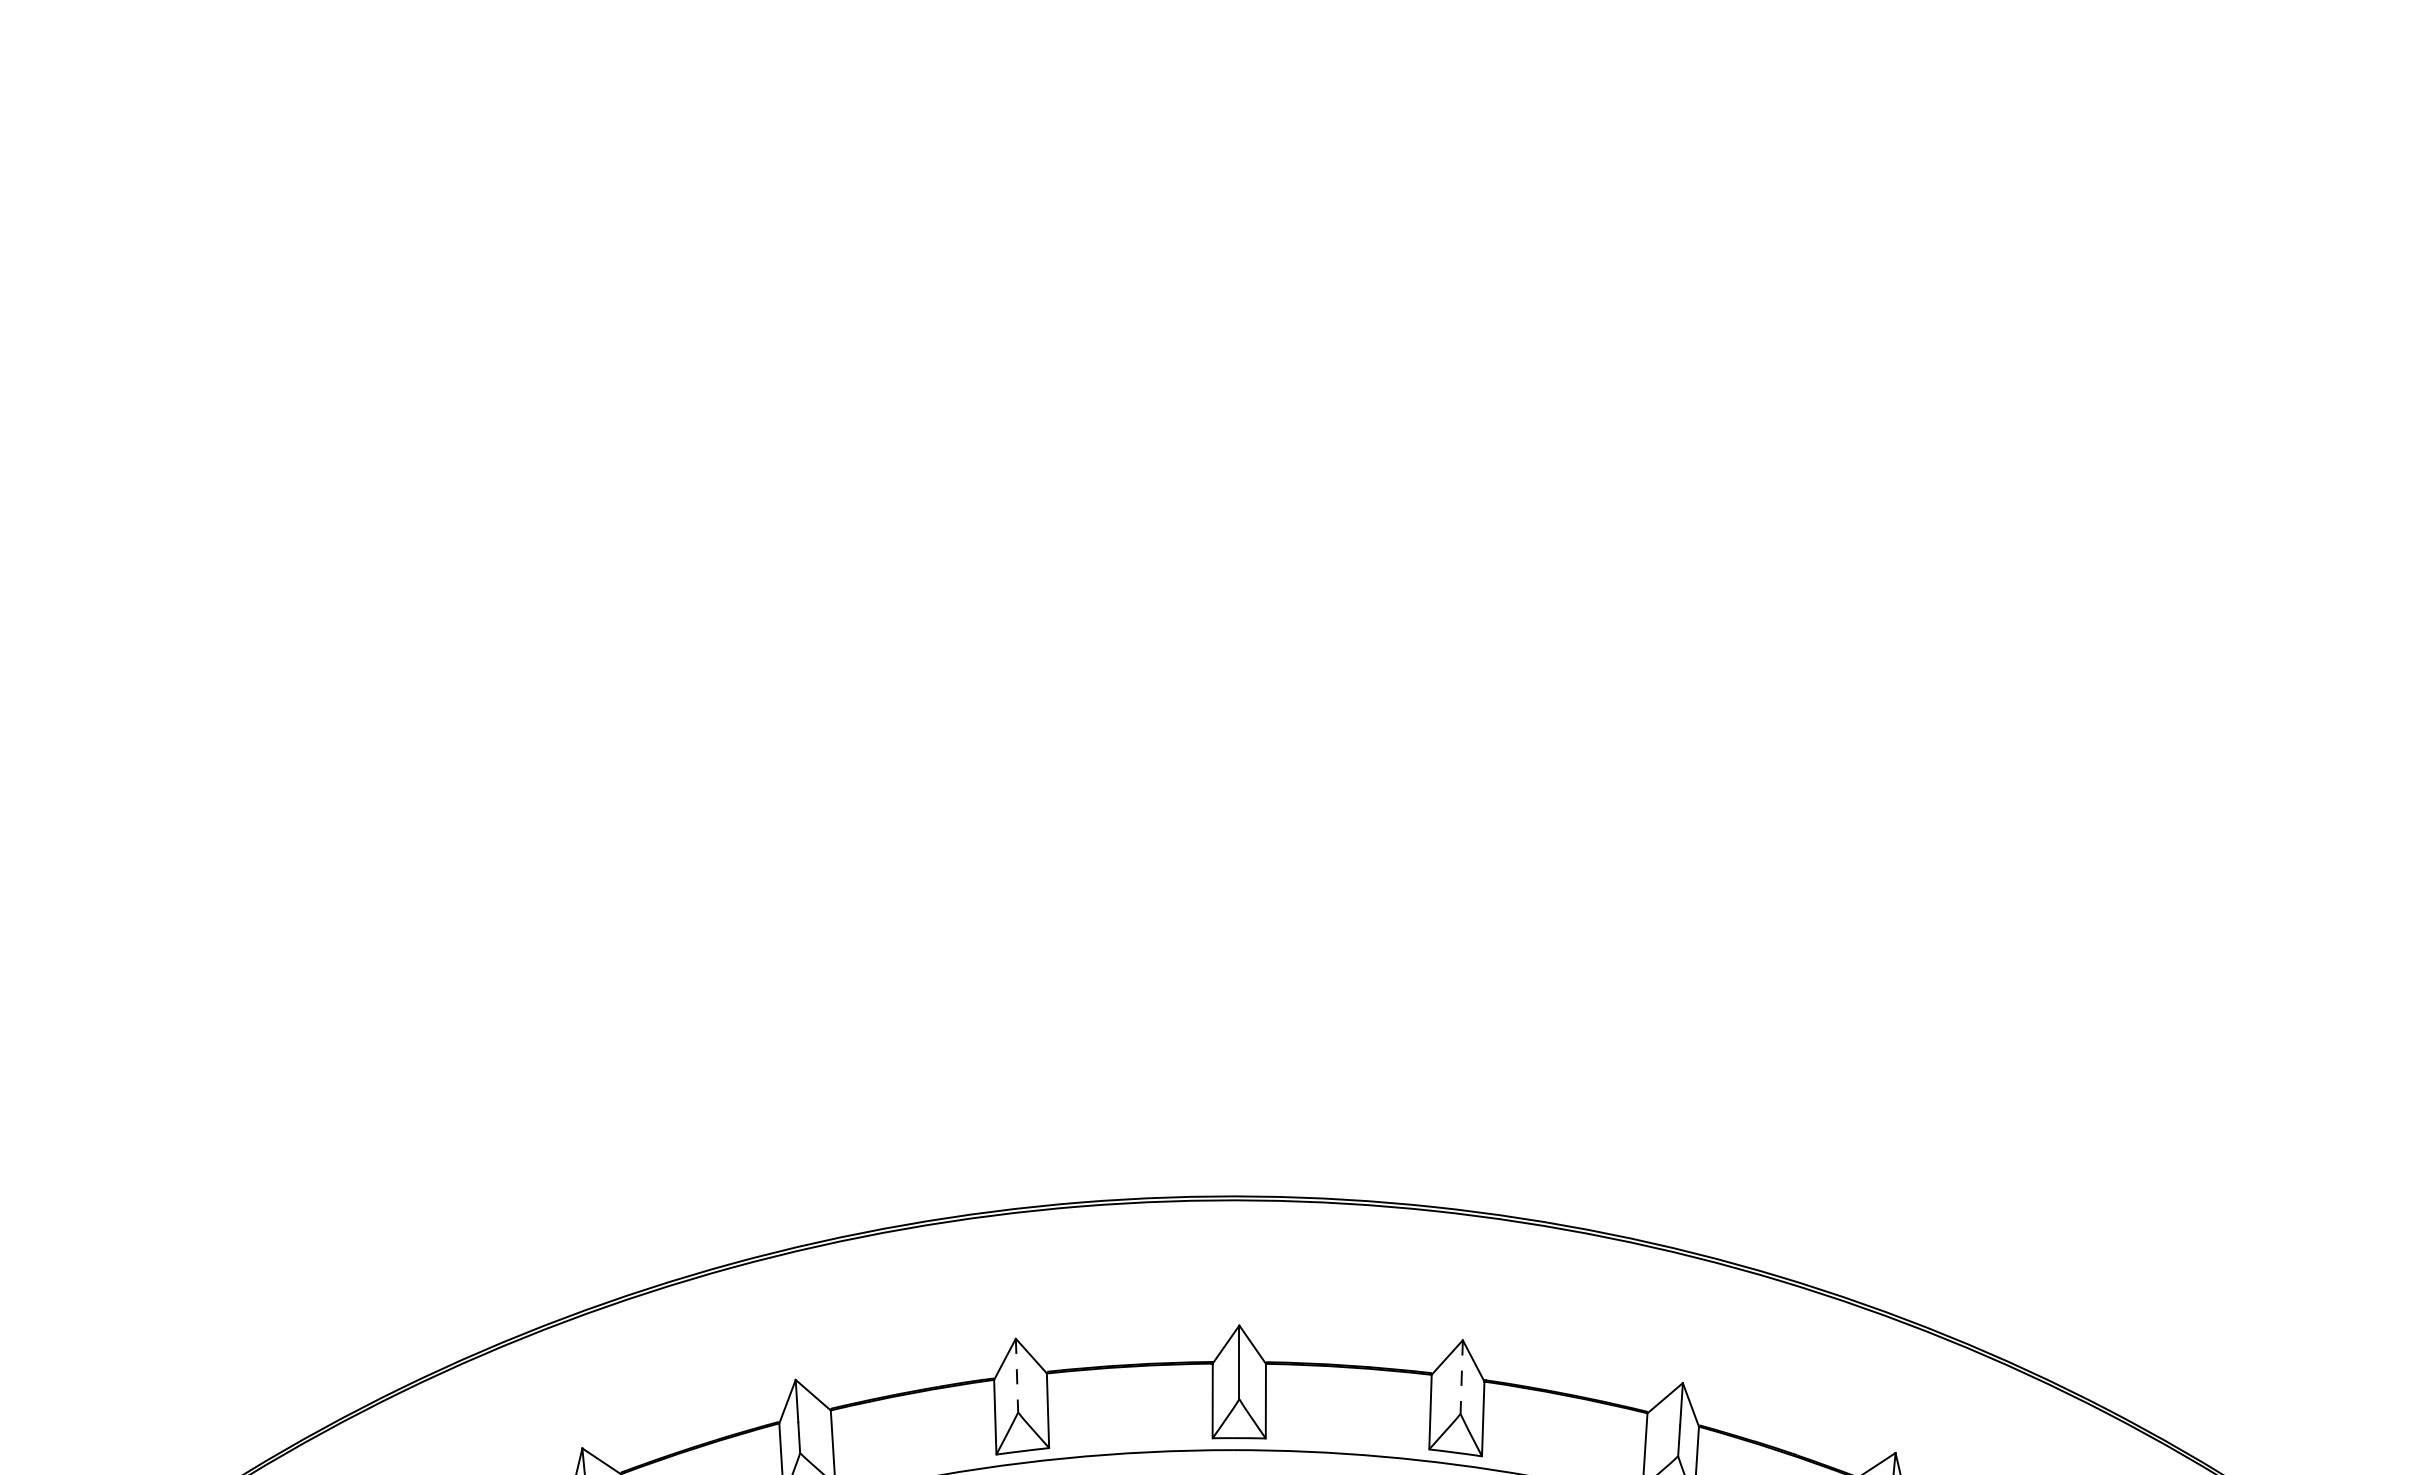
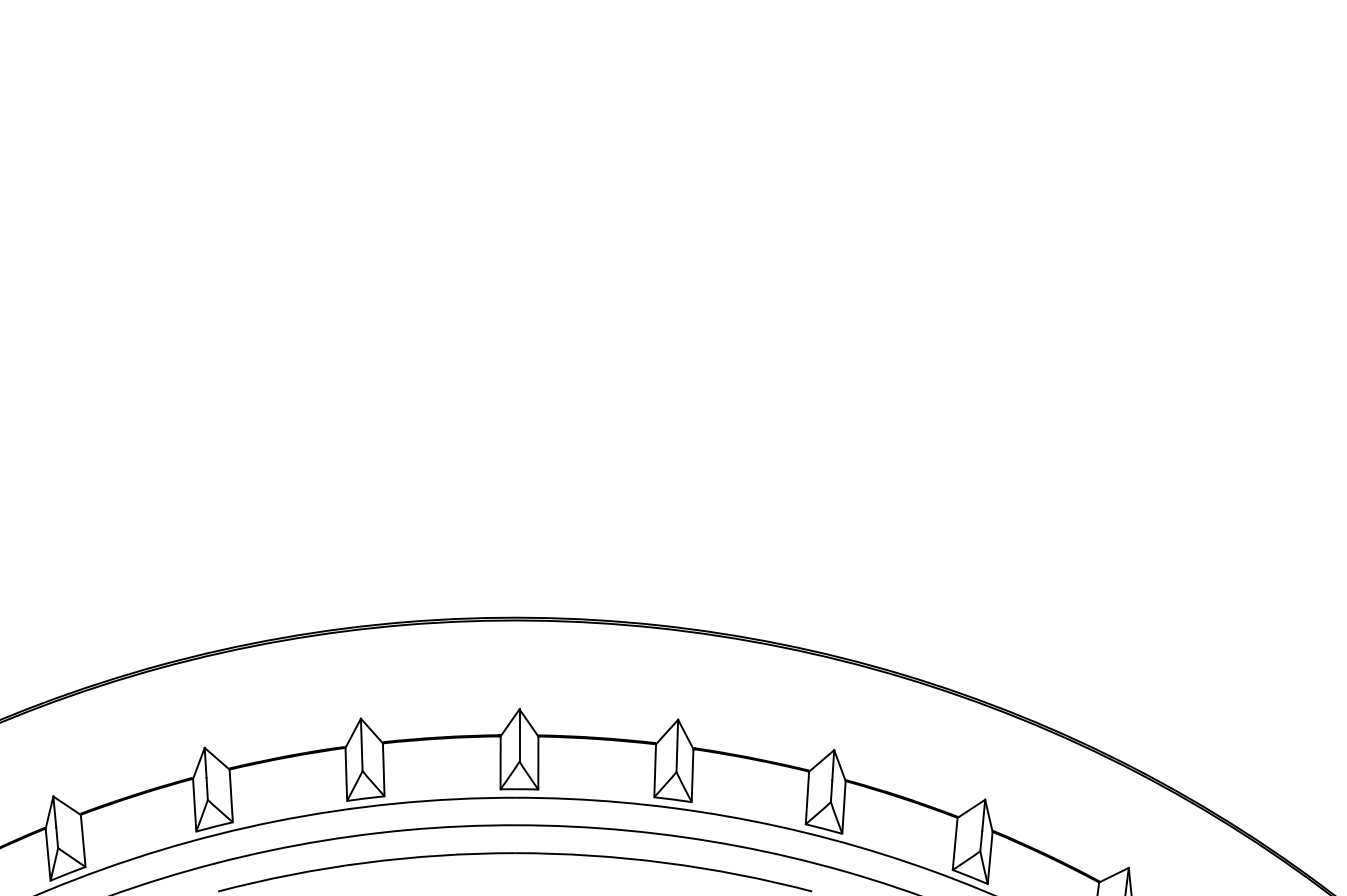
line: (1017, 1375) -> (362, 744), dashed -> solid
line: (1461, 1377) -> (677, 746), dashed -> solid

